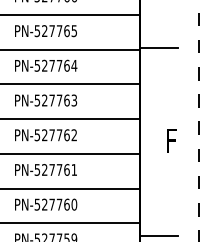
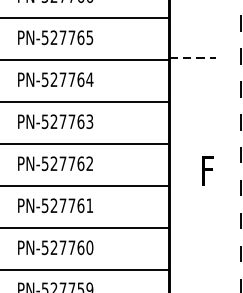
line: (159, 47) -> (192, 57), solid -> dashed
line: (159, 235) -> (192, 285), removed

